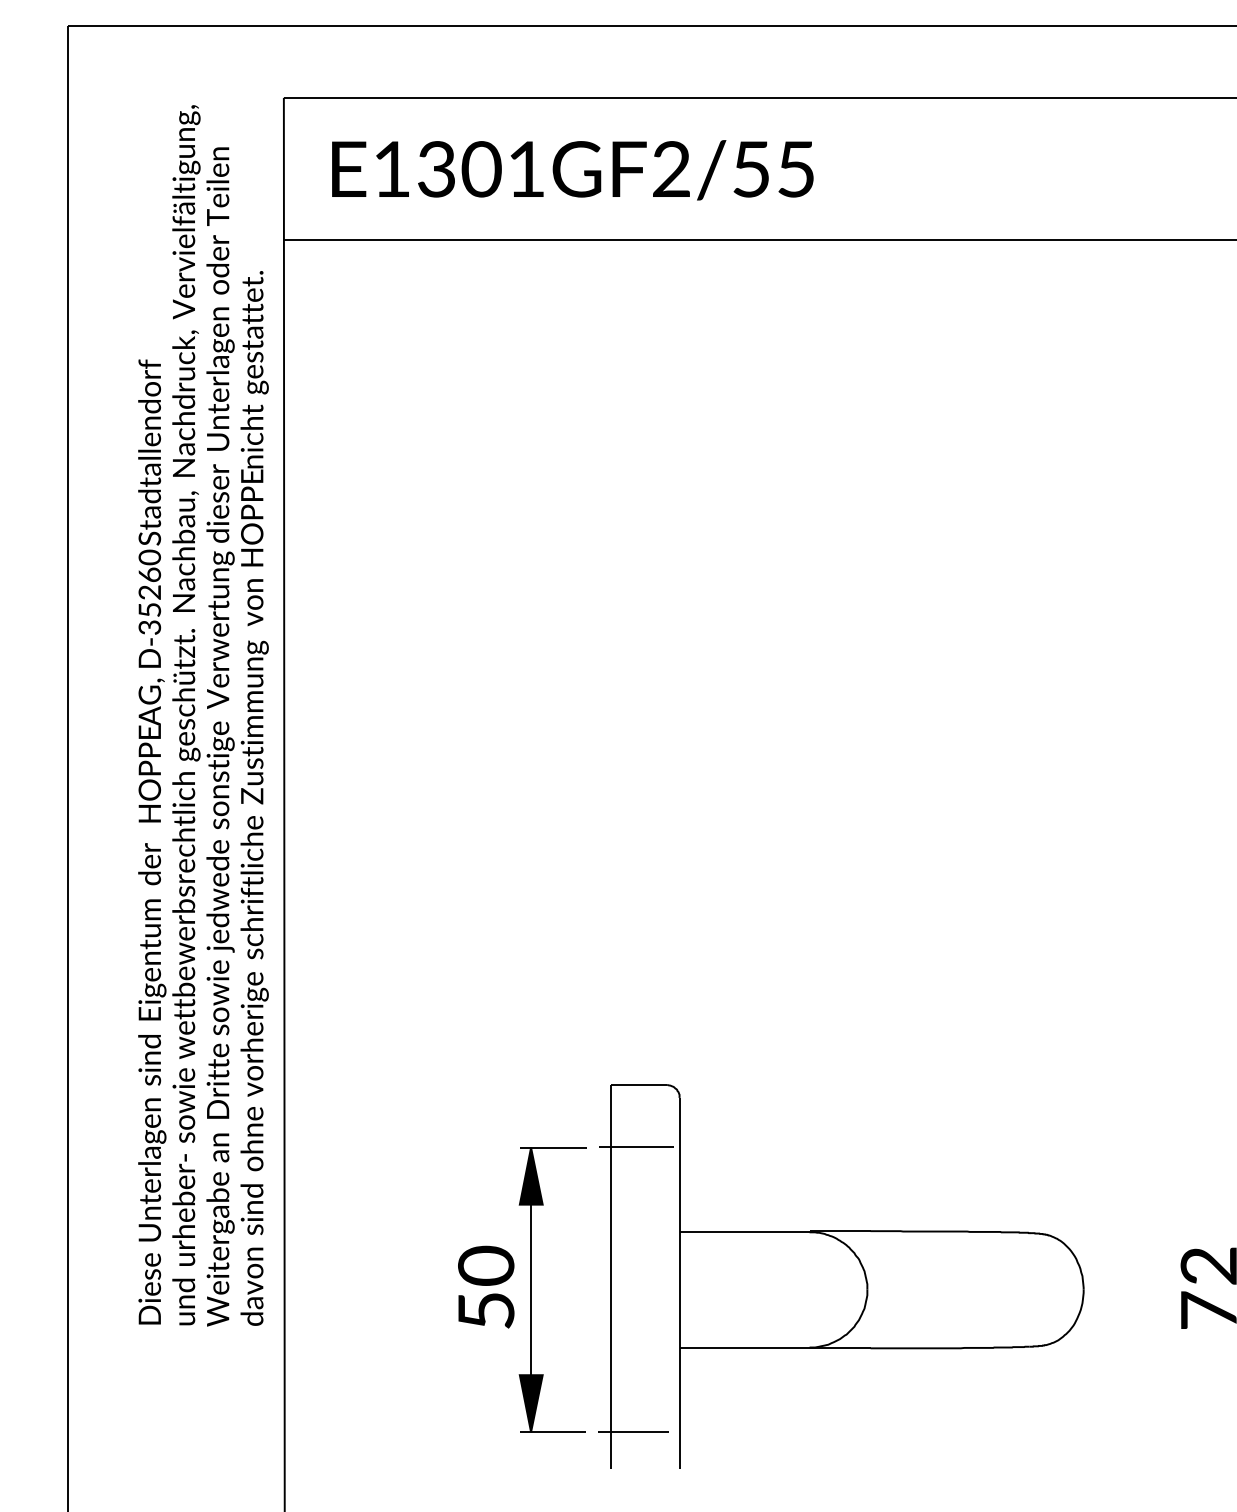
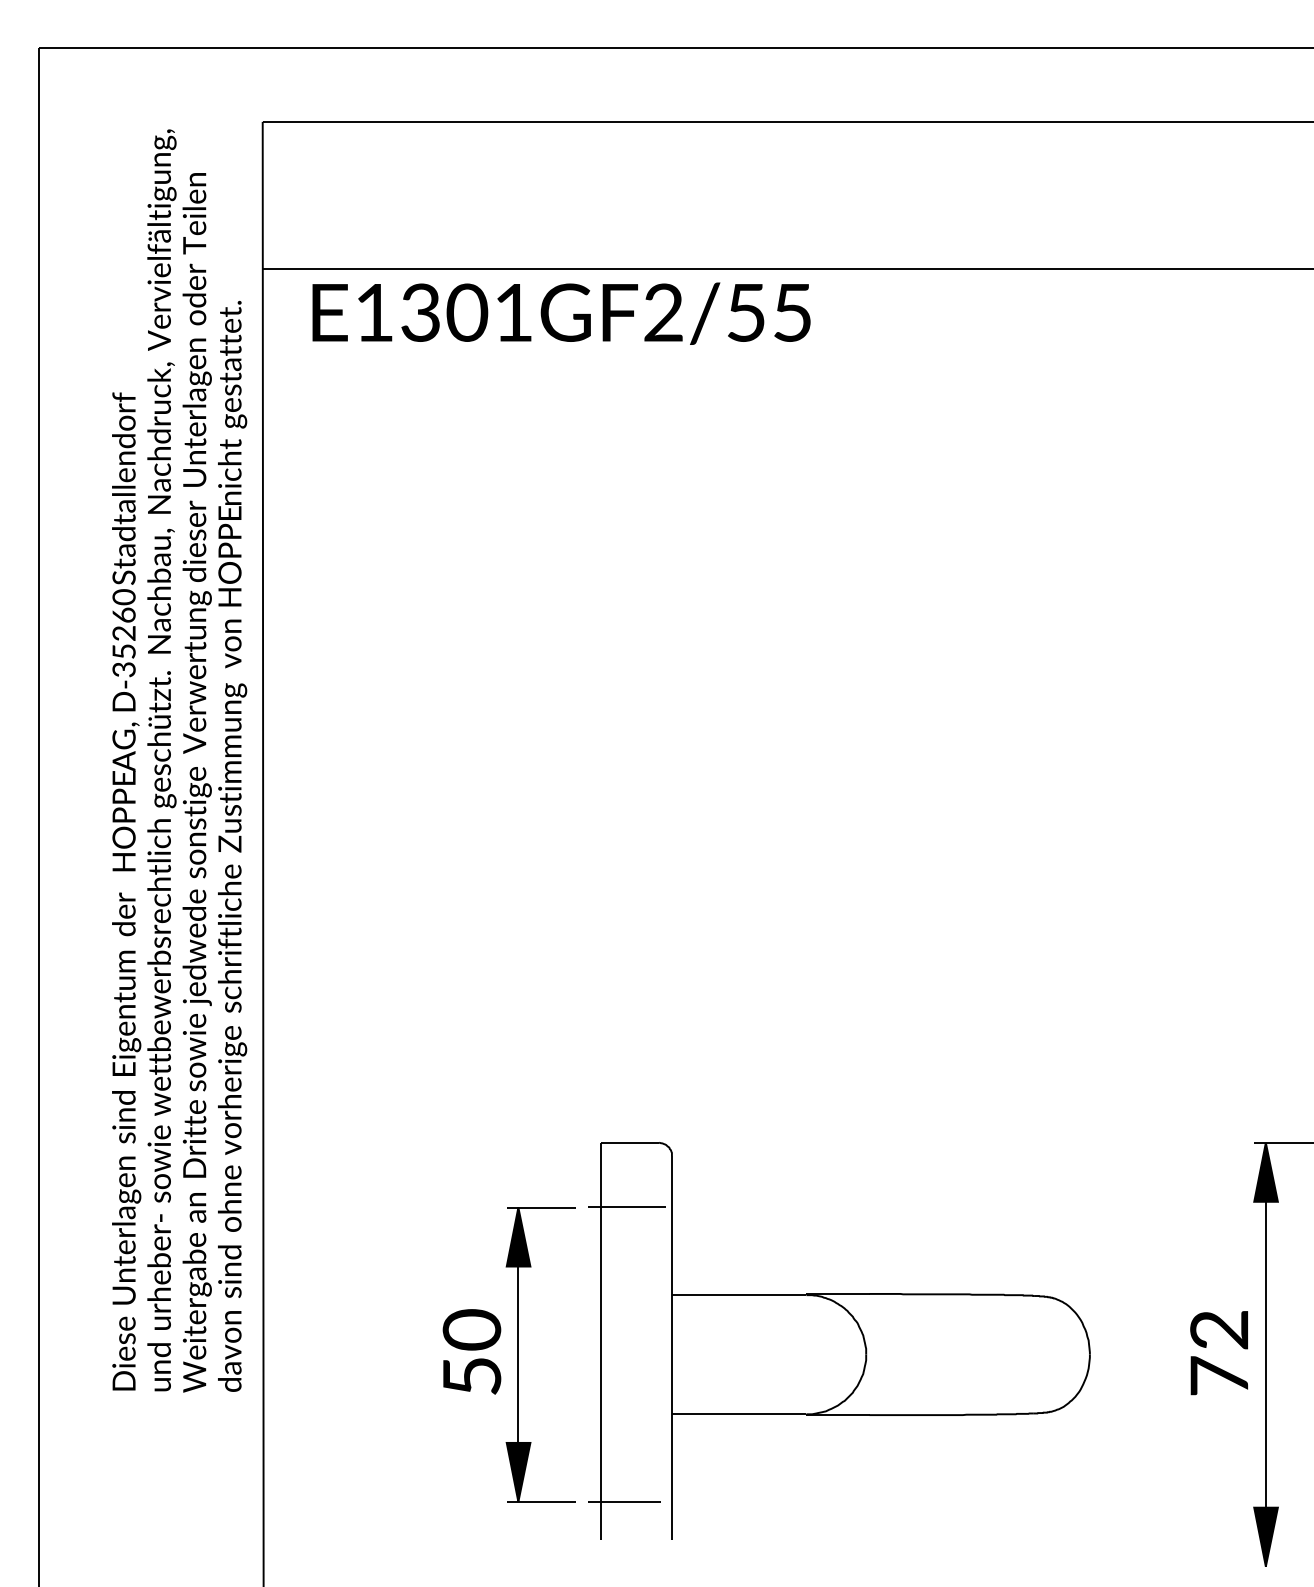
text: (572, 170) -> (561, 313), moved

